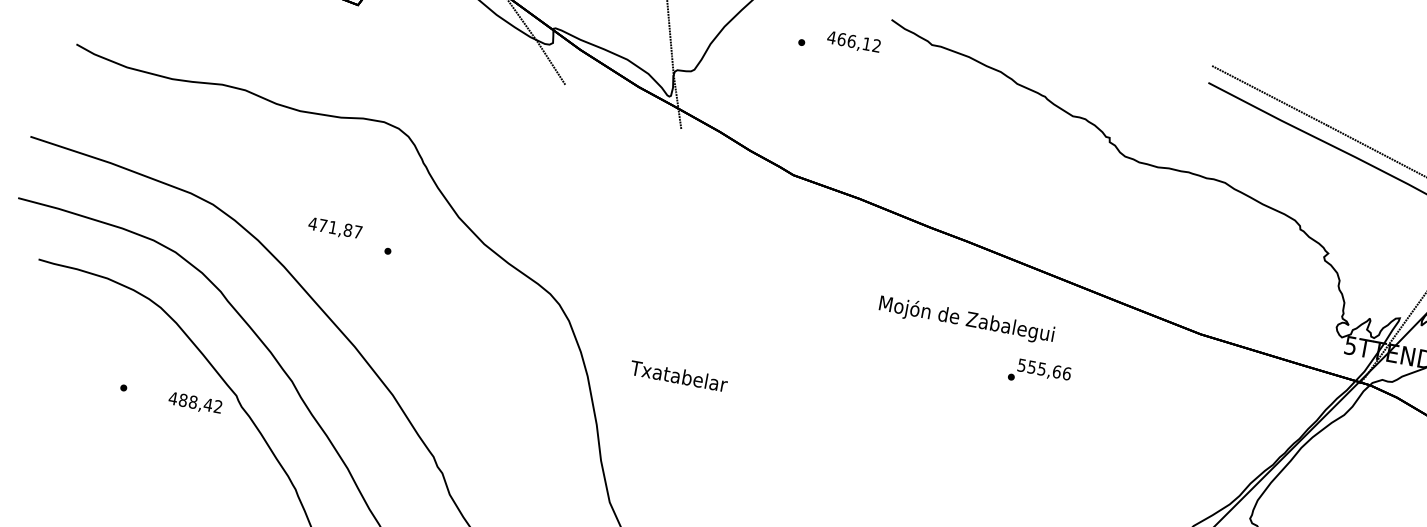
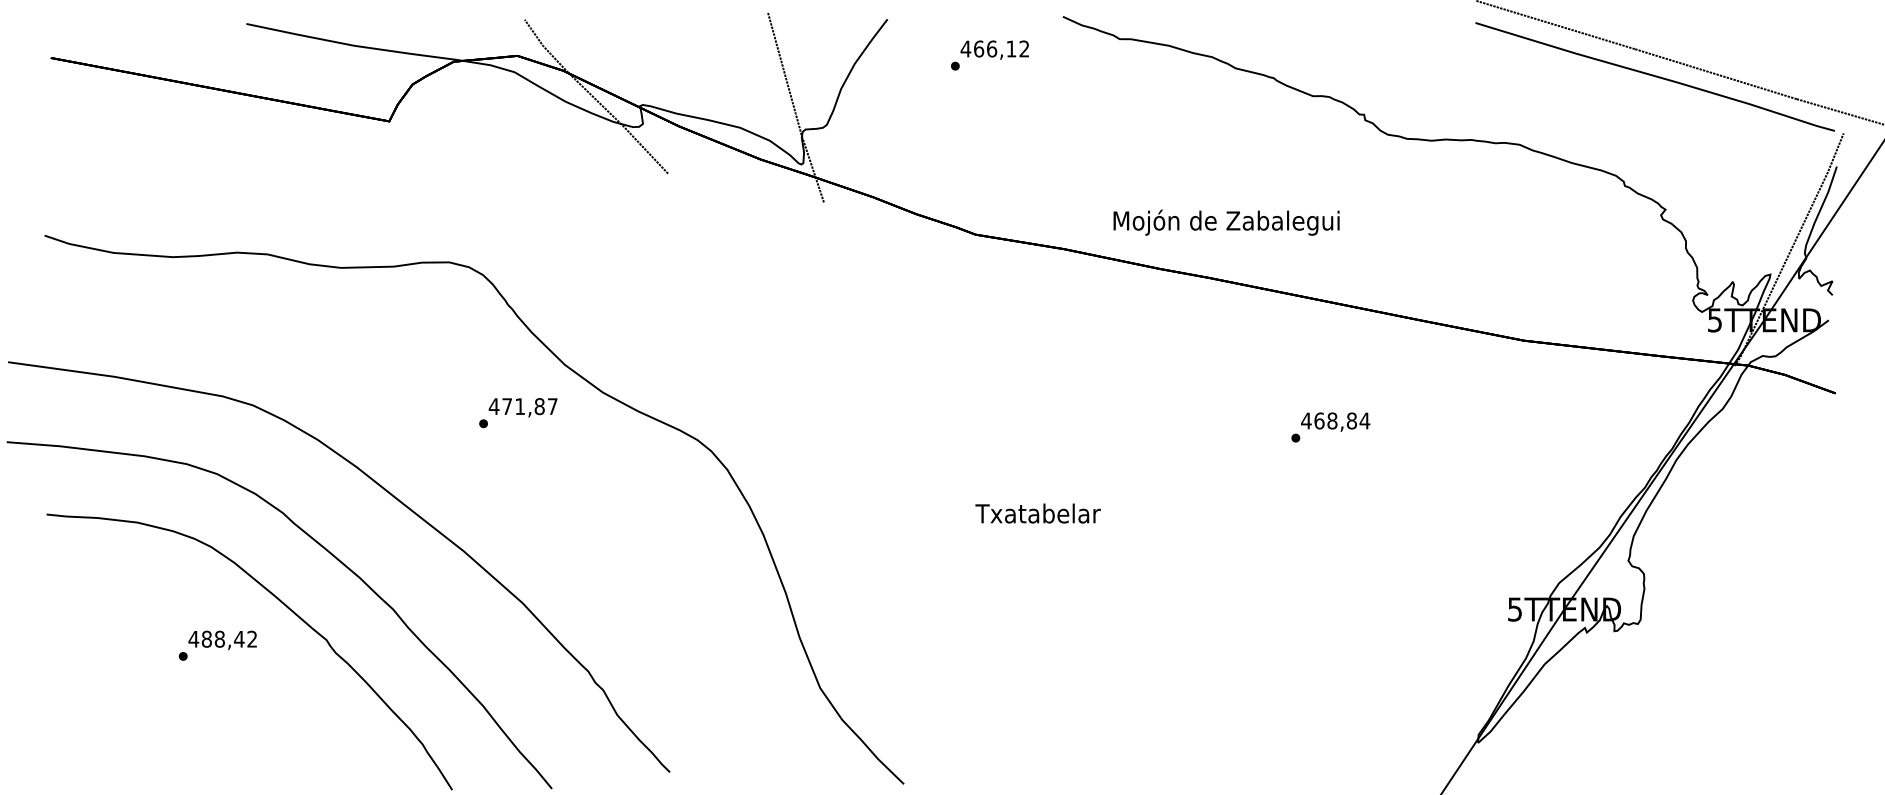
text: (853, 42) -> (994, 49), moved
text: (334, 228) -> (522, 407), moved
text: (966, 319) -> (1226, 222), moved
text: (1044, 369) -> (1335, 420), 555,66 -> 468,84
text: (678, 376) -> (1037, 513), moved
text: (195, 403) -> (222, 640), moved

